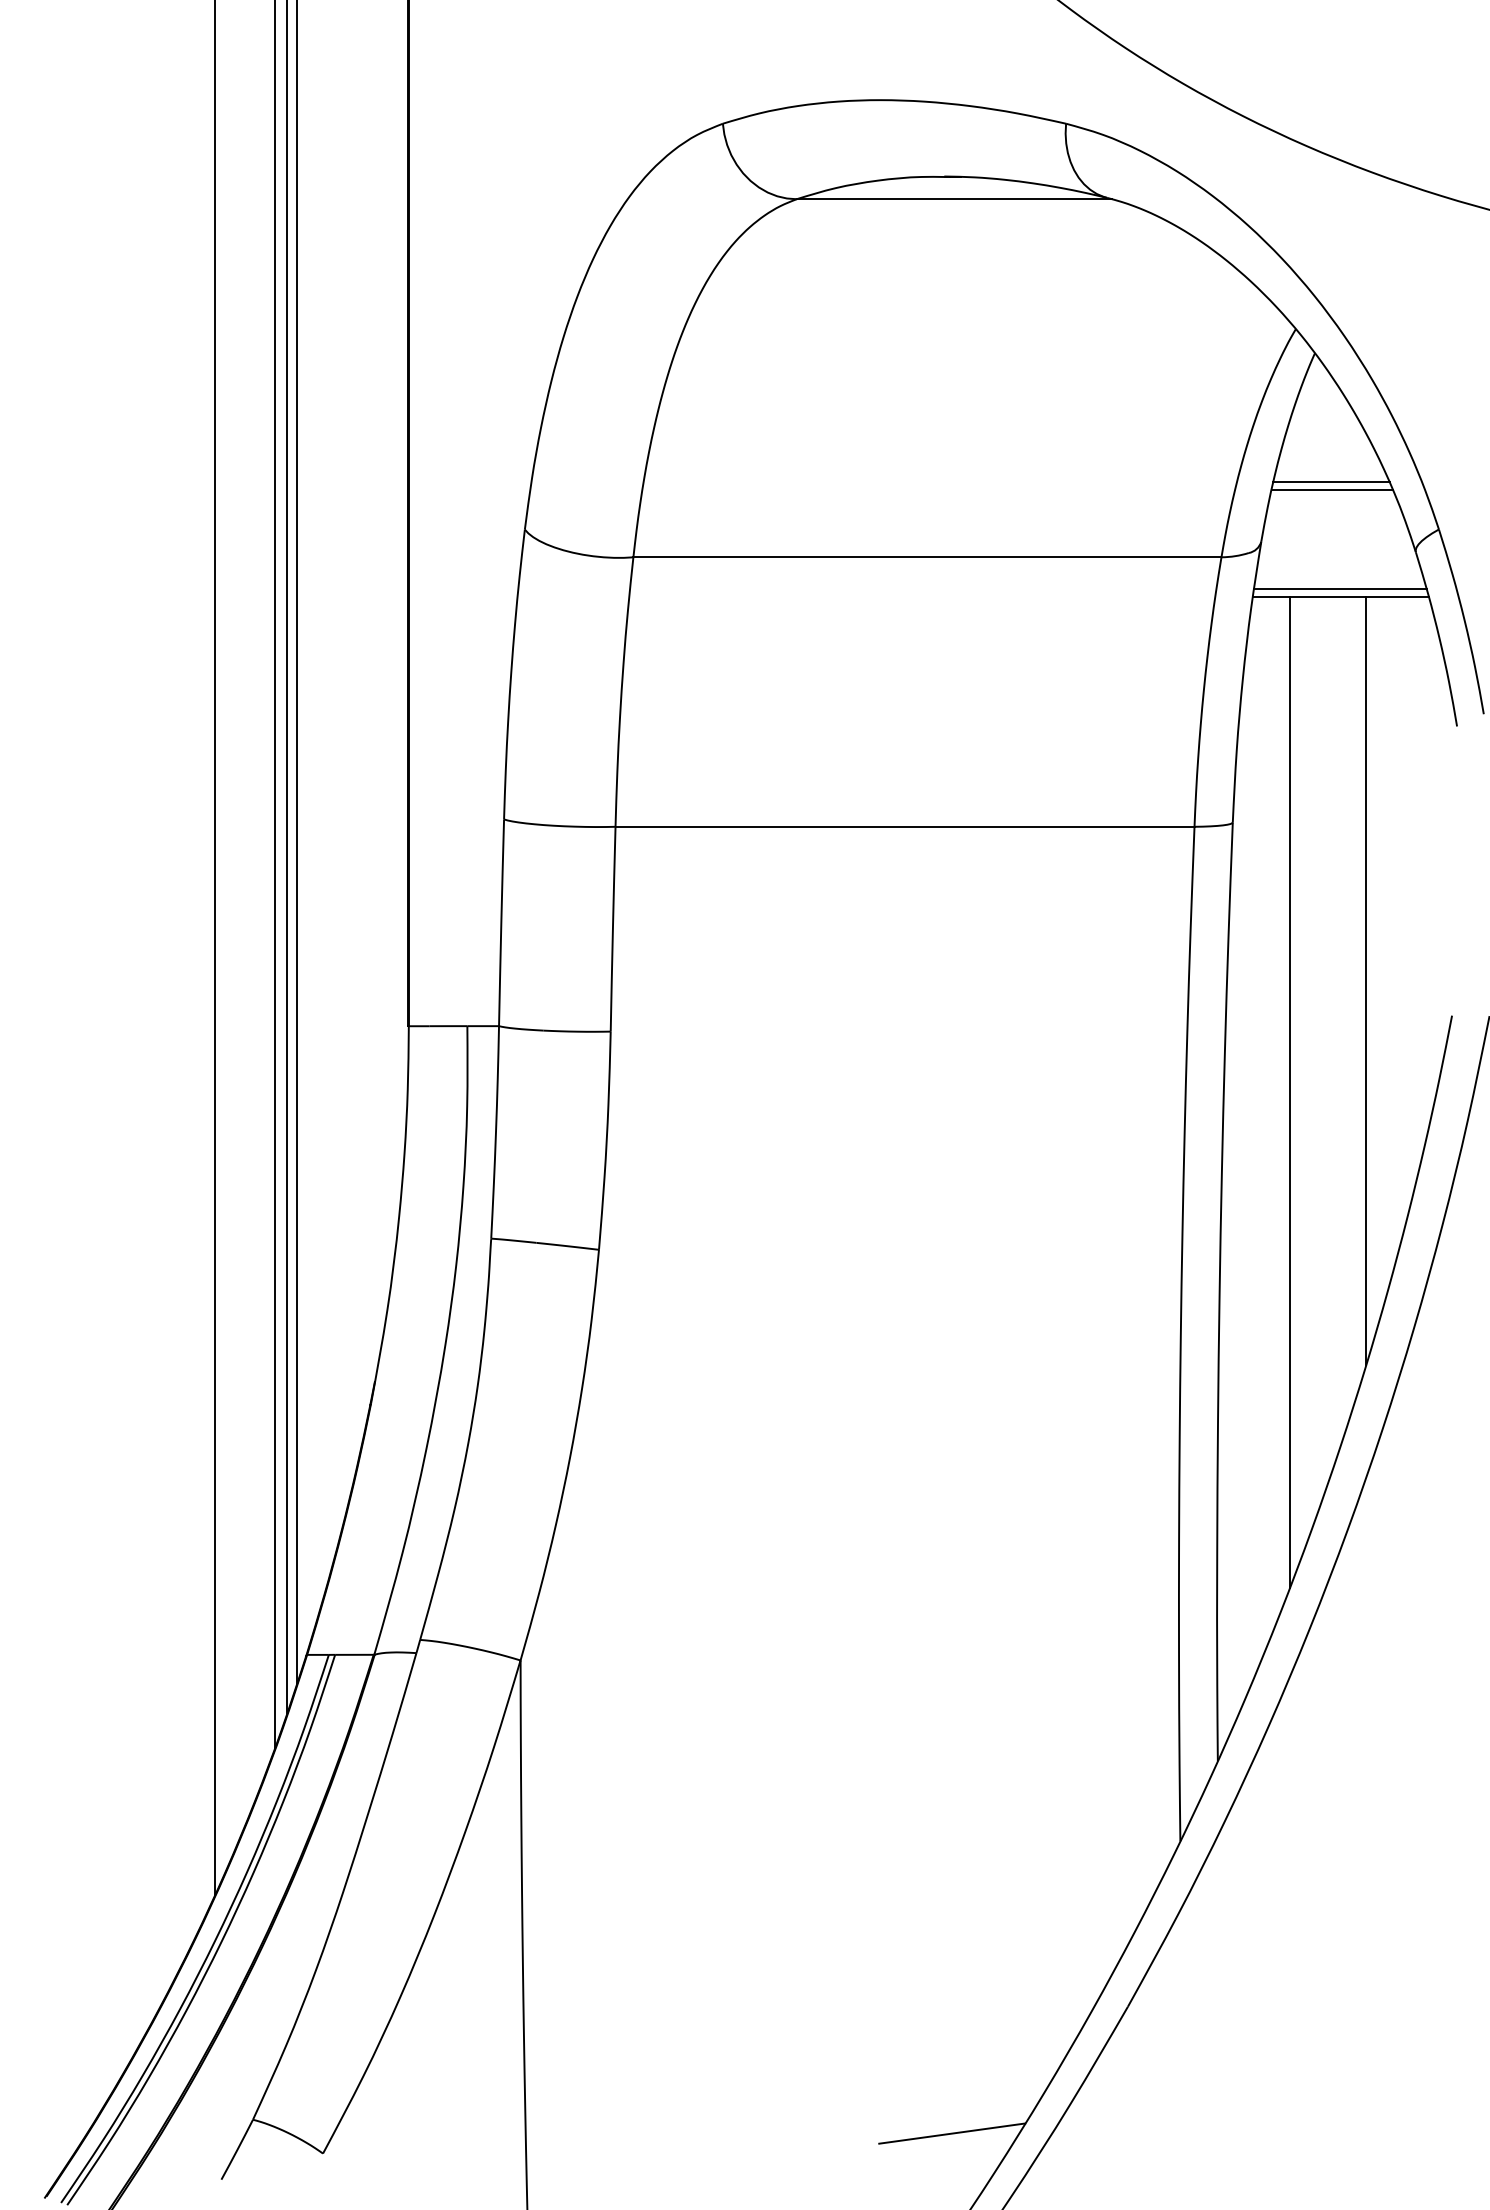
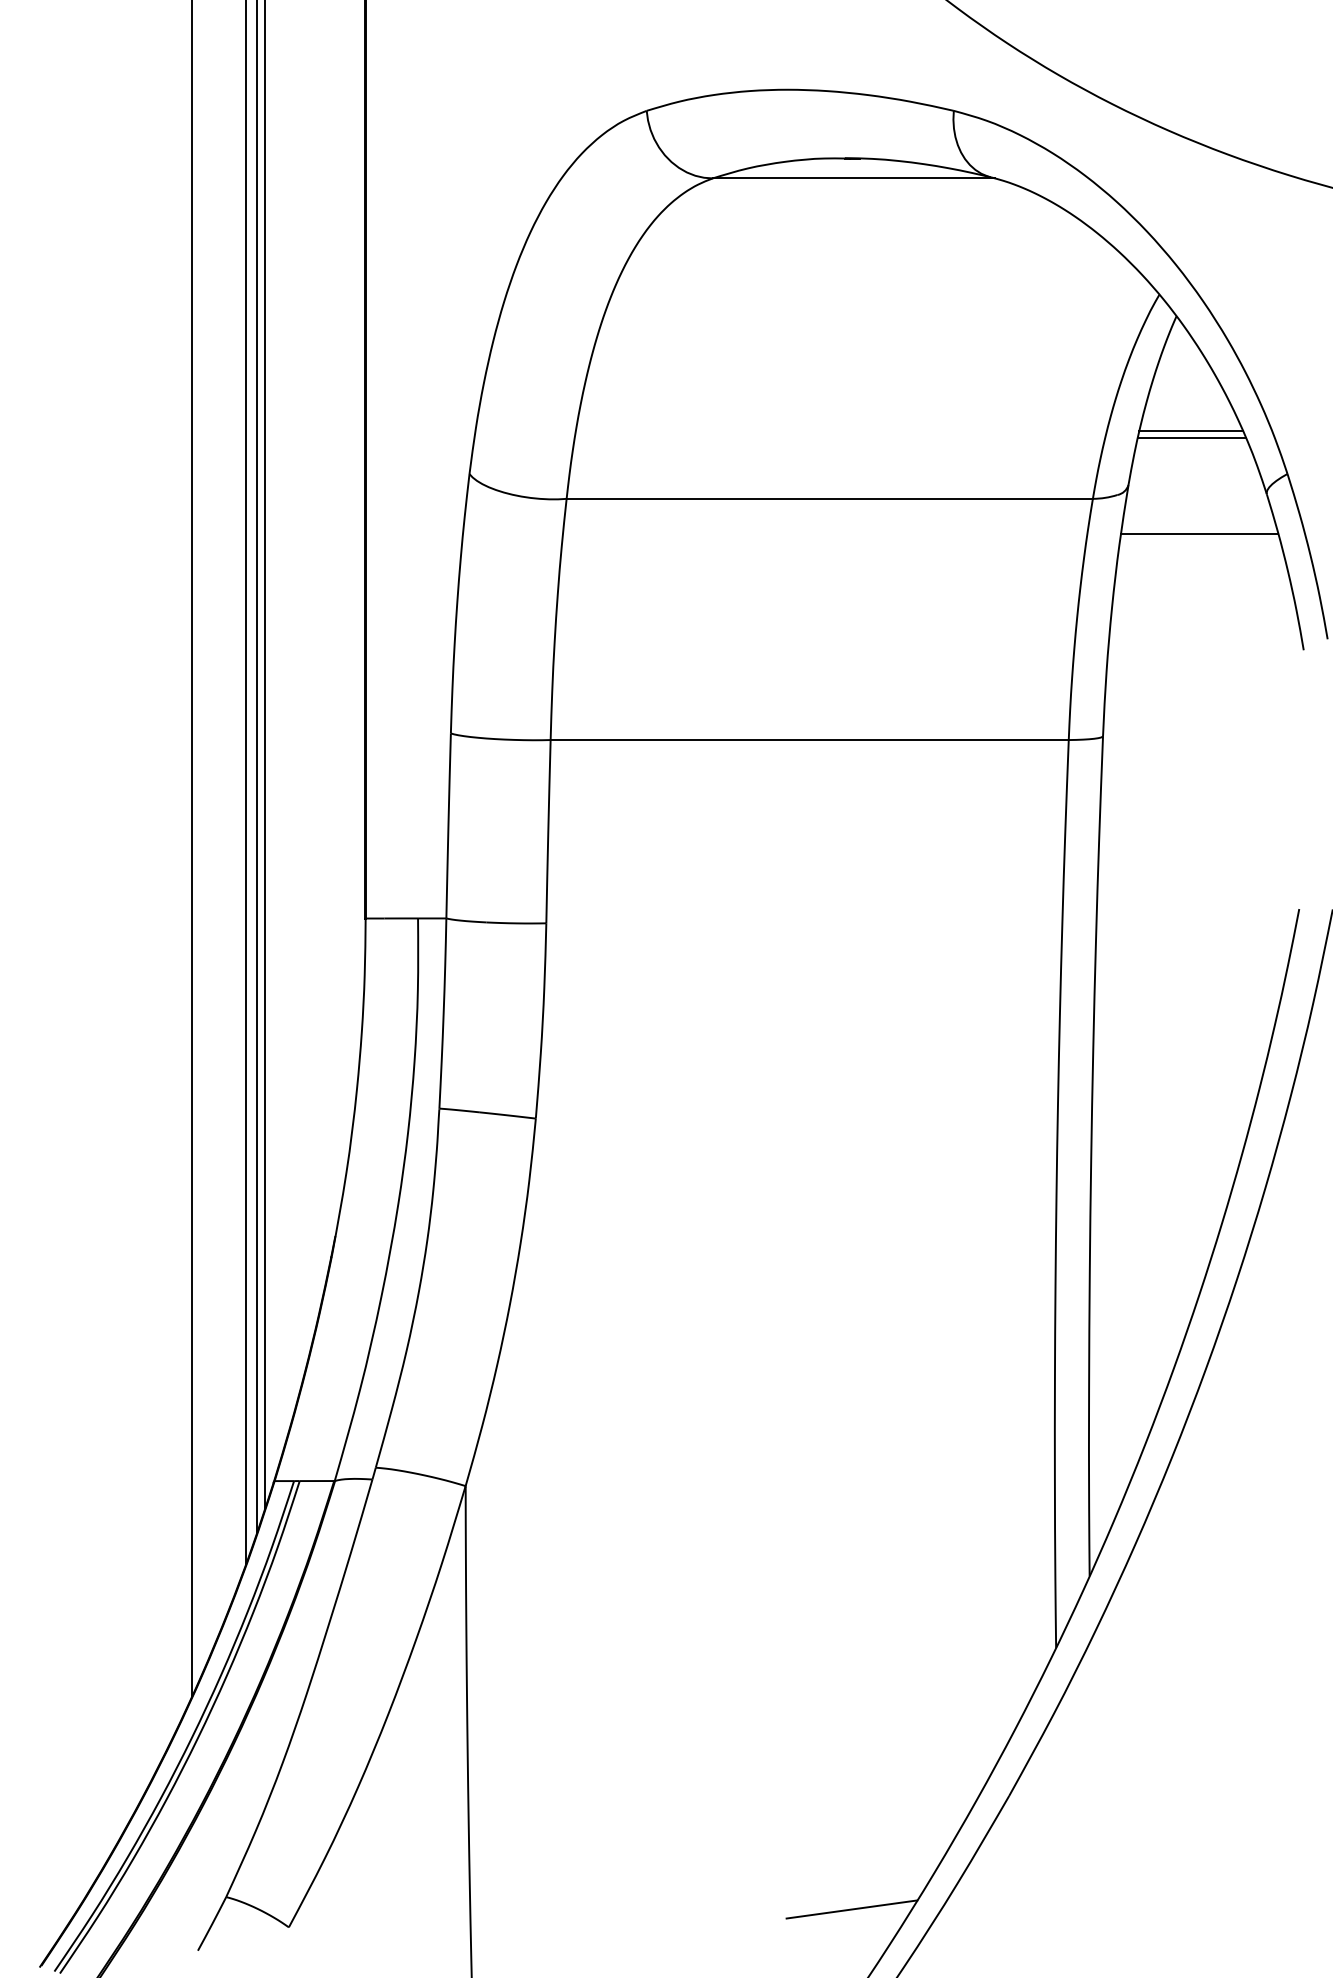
line: (1340, 588) -> (1199, 526), removed
line: (1366, 980) -> (1222, 877), removed
line: (1289, 1091) -> (1153, 976), removed

